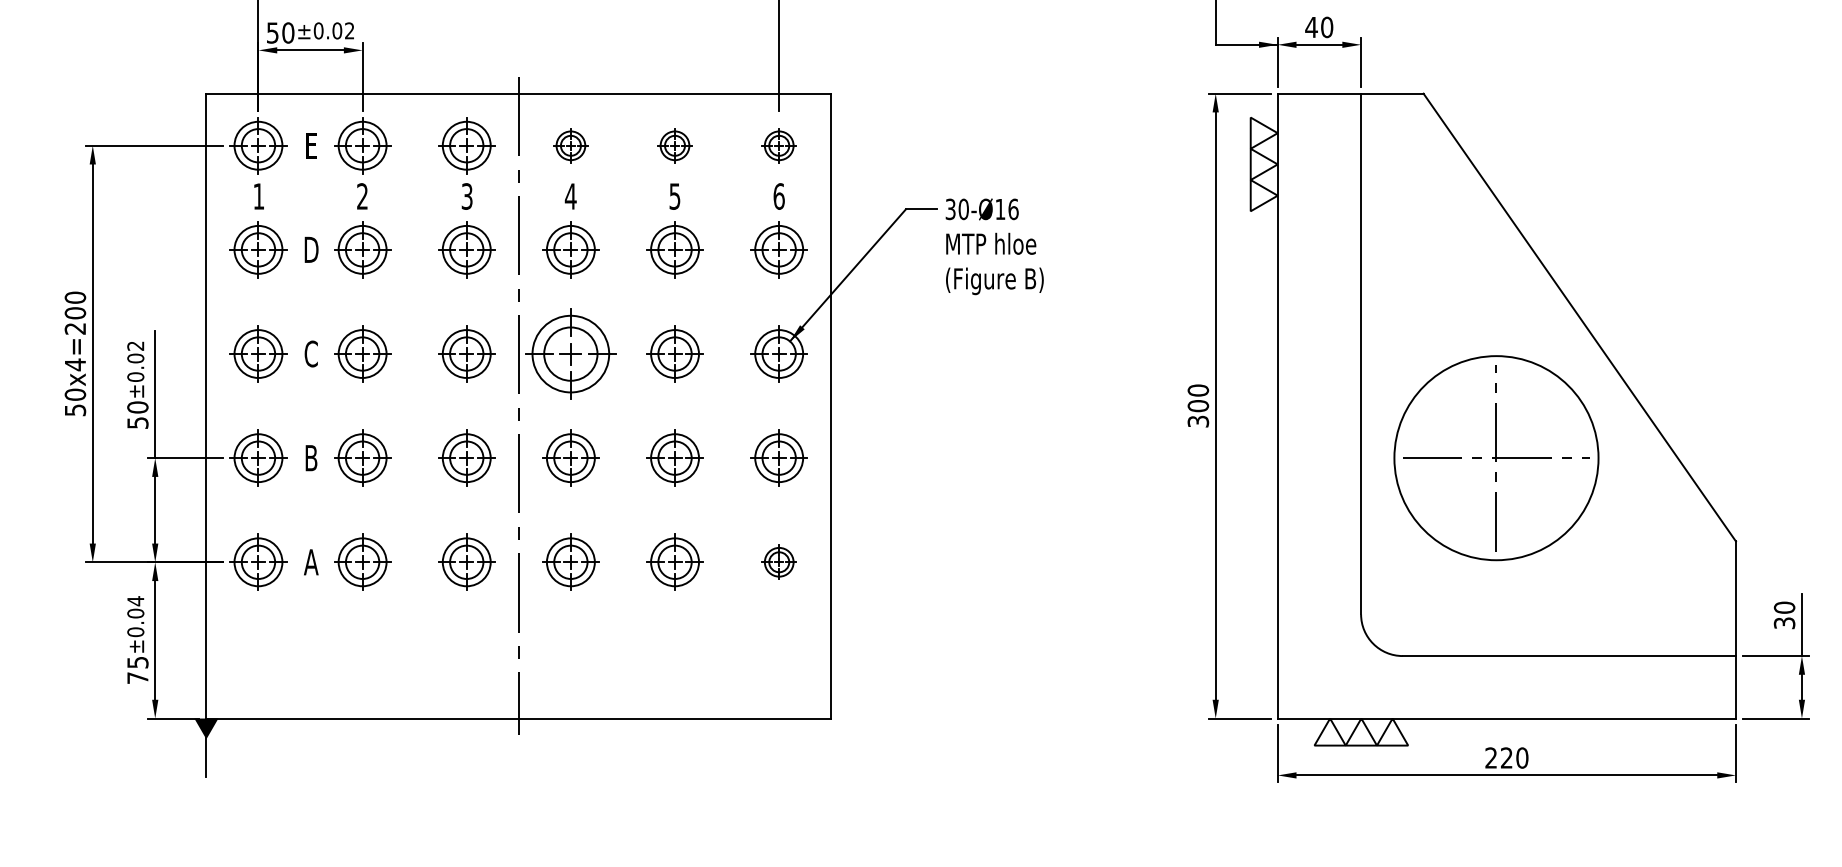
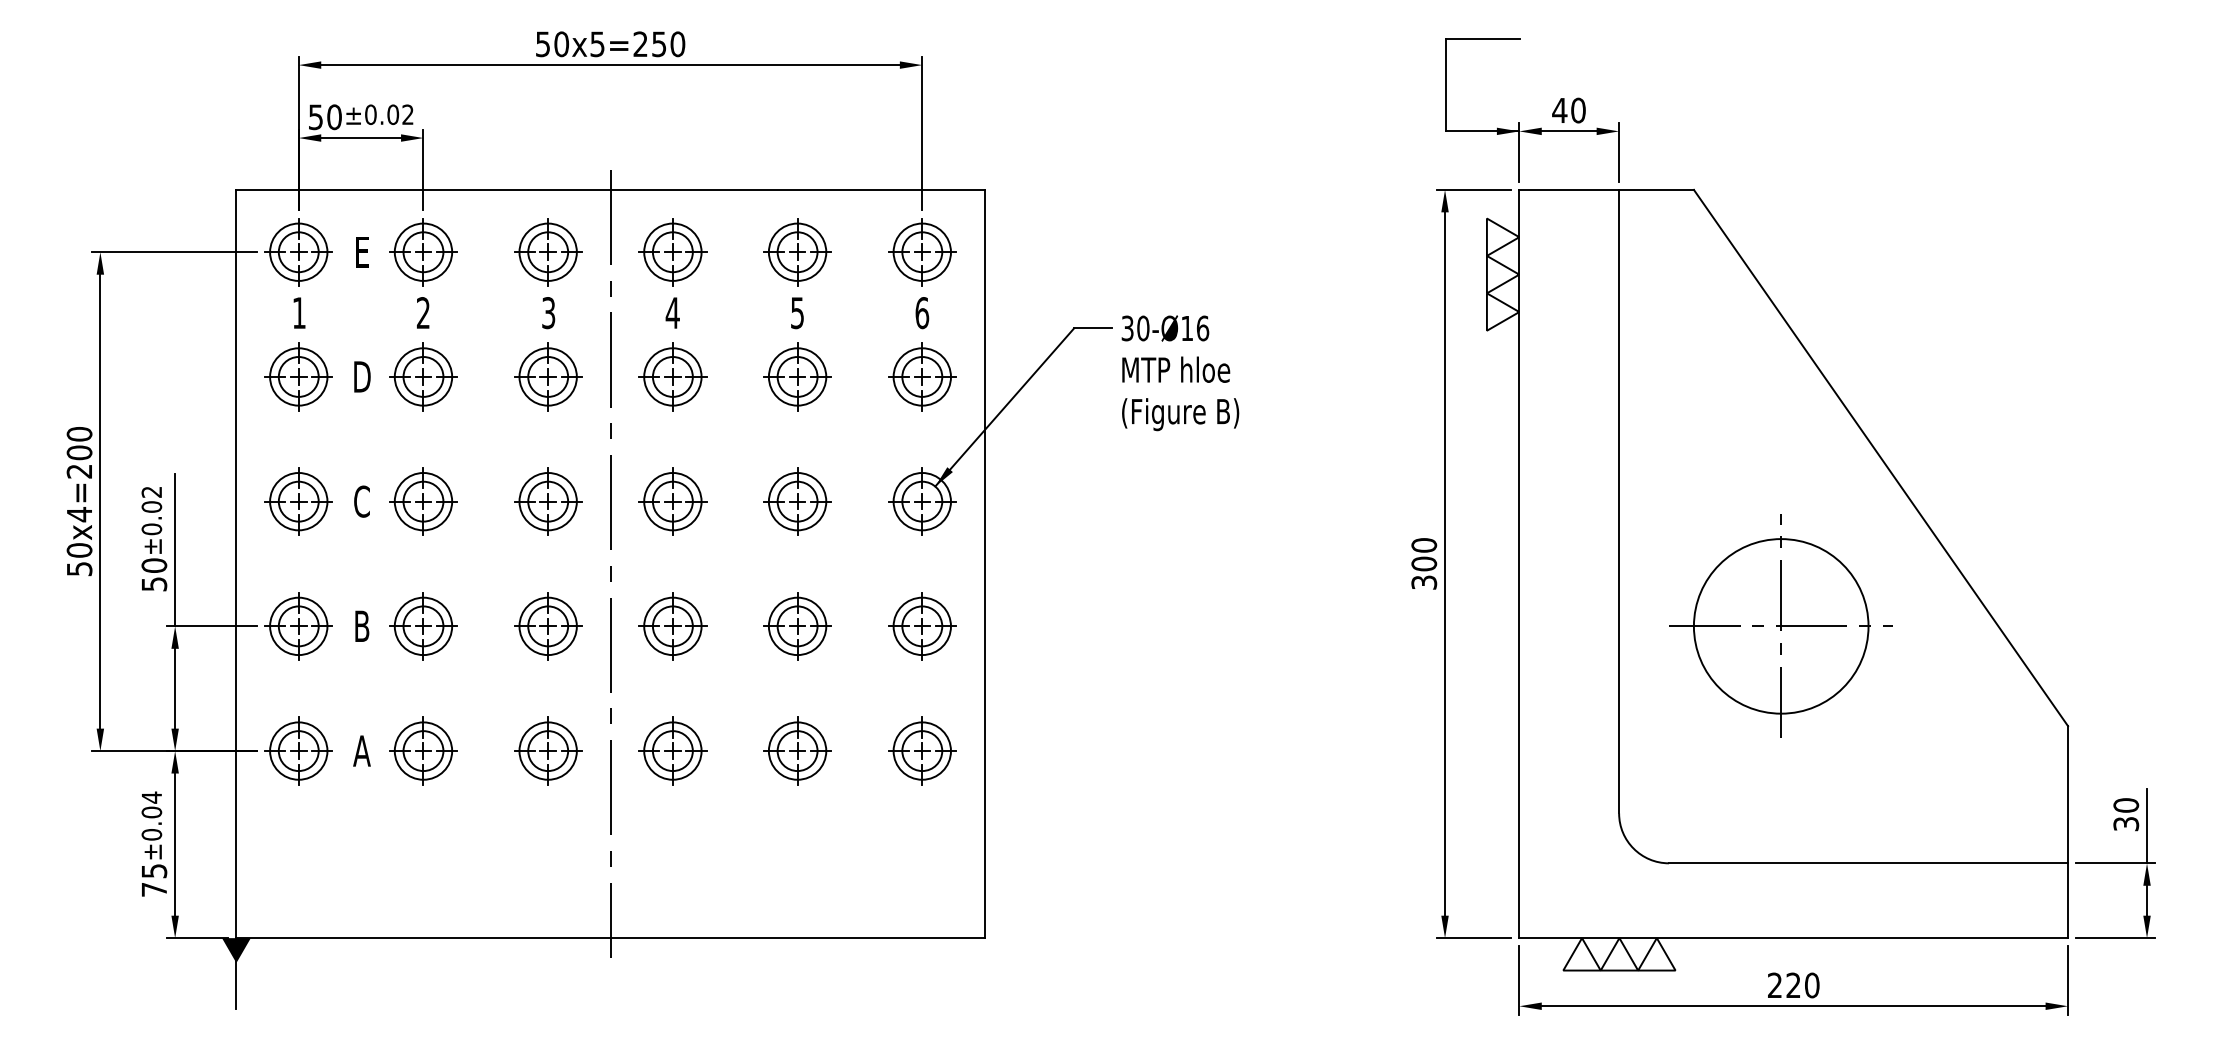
part: (570, 145) -> (672, 252), size x1.67
part: (674, 145) -> (797, 252), size x1.67
part: (779, 145) -> (922, 252), size x1.67
part: (570, 353) -> (672, 501), size x0.62
circle: (1495, 458) -> (1780, 626), size x0.71
part: (779, 561) -> (922, 750), size x1.67

